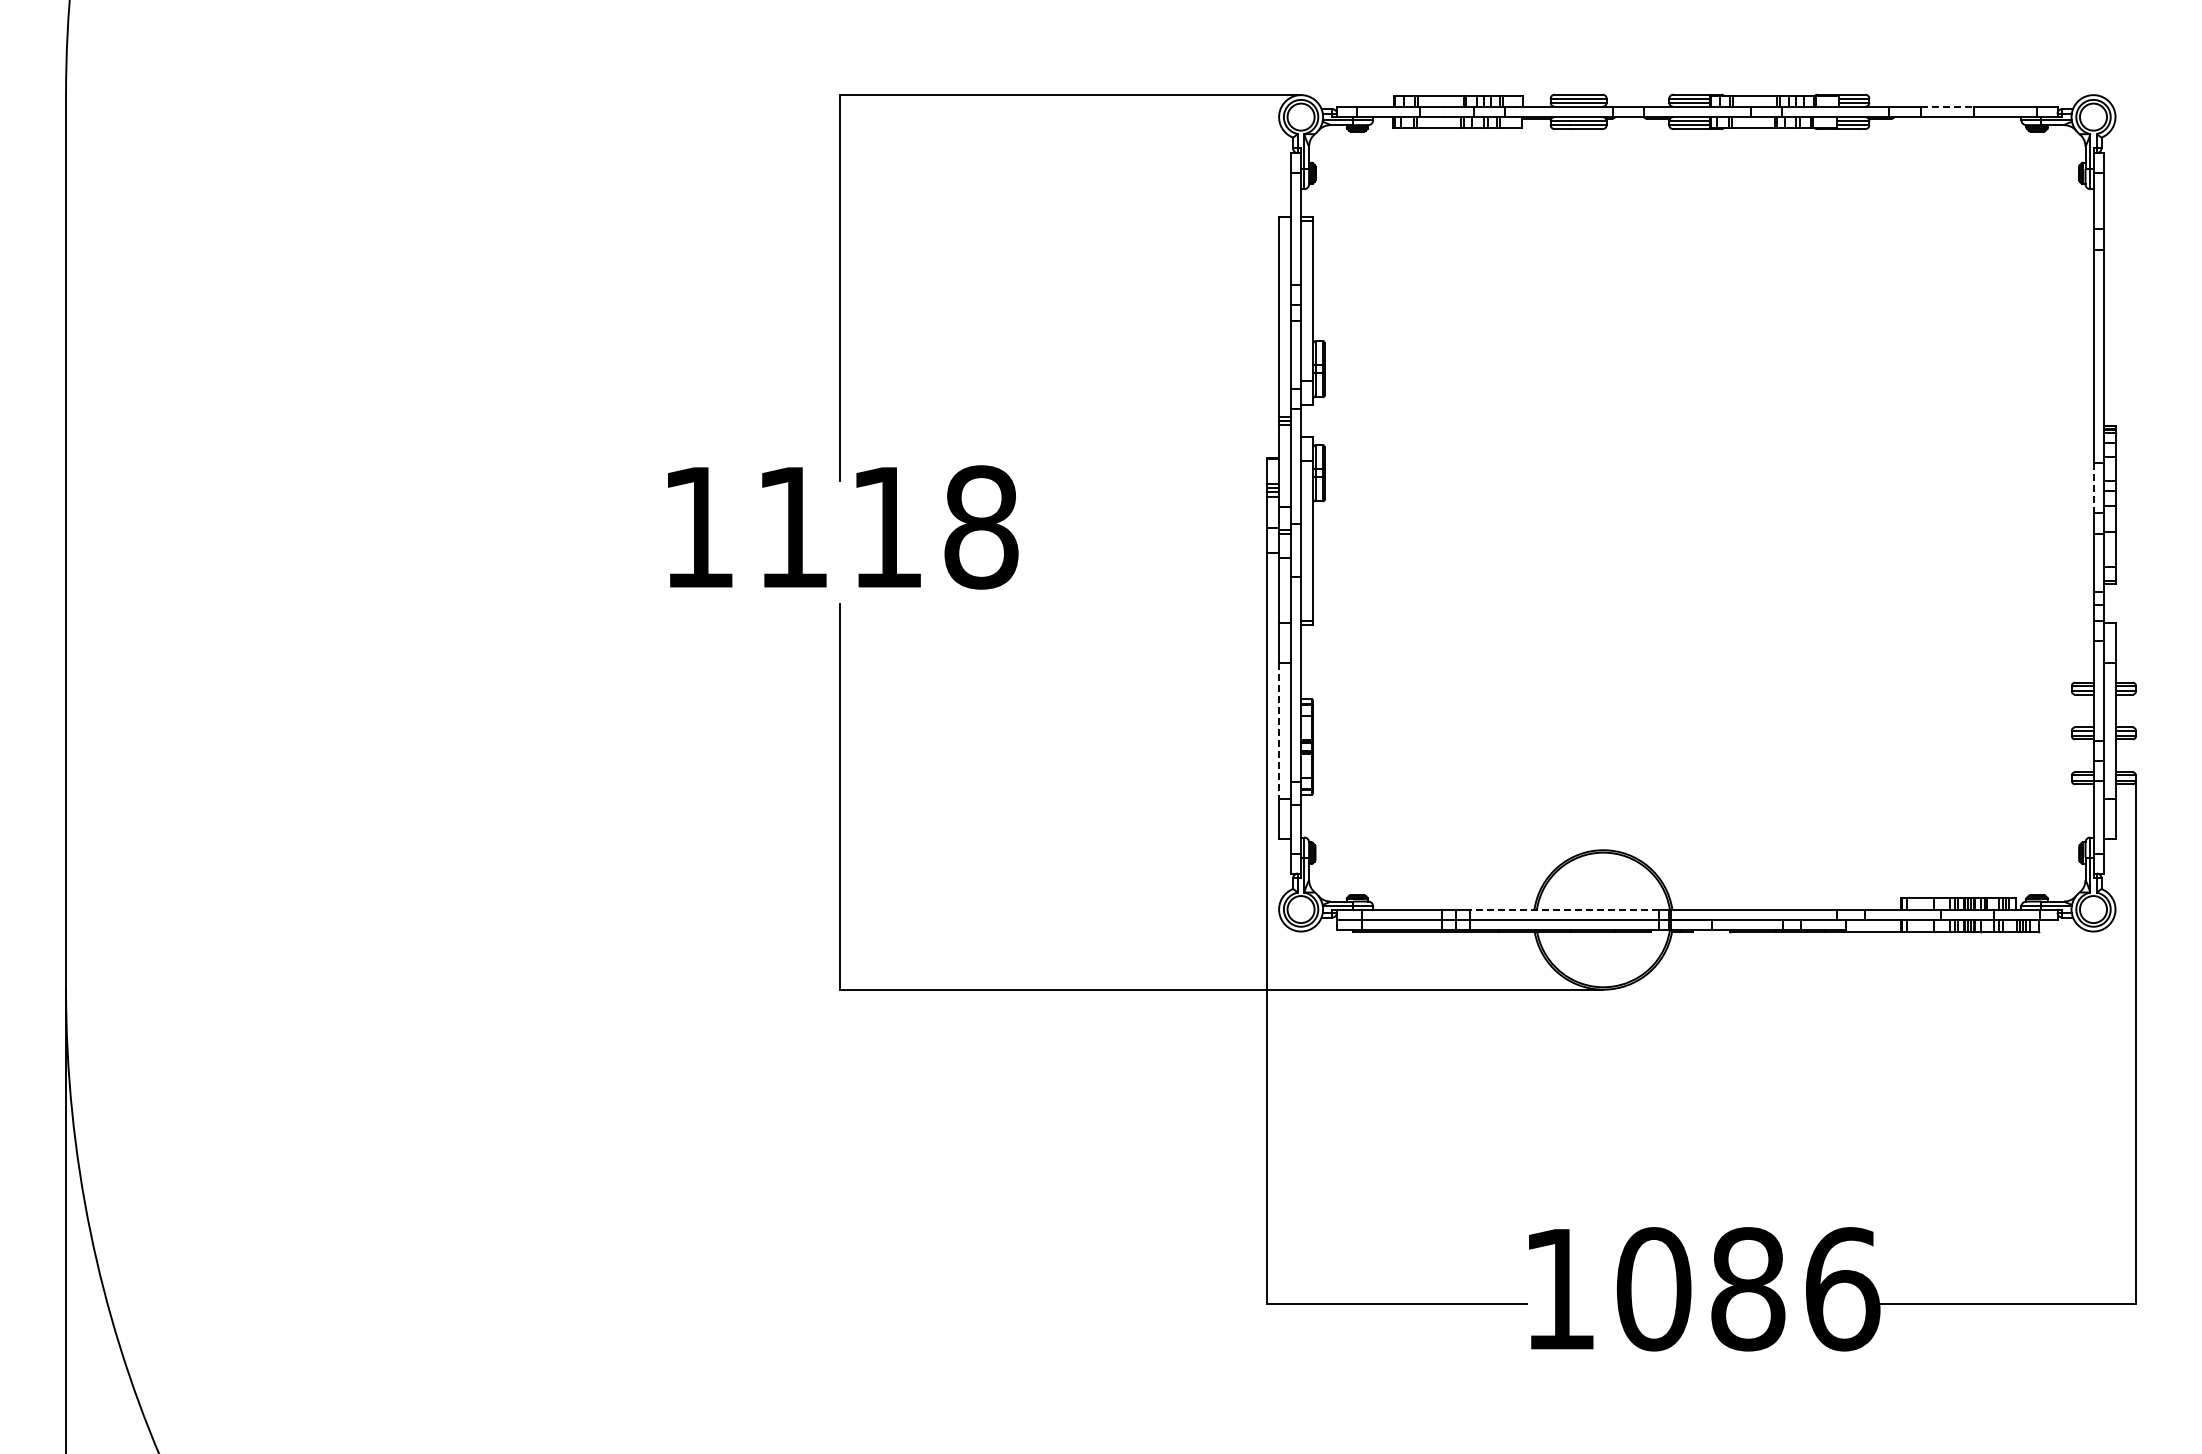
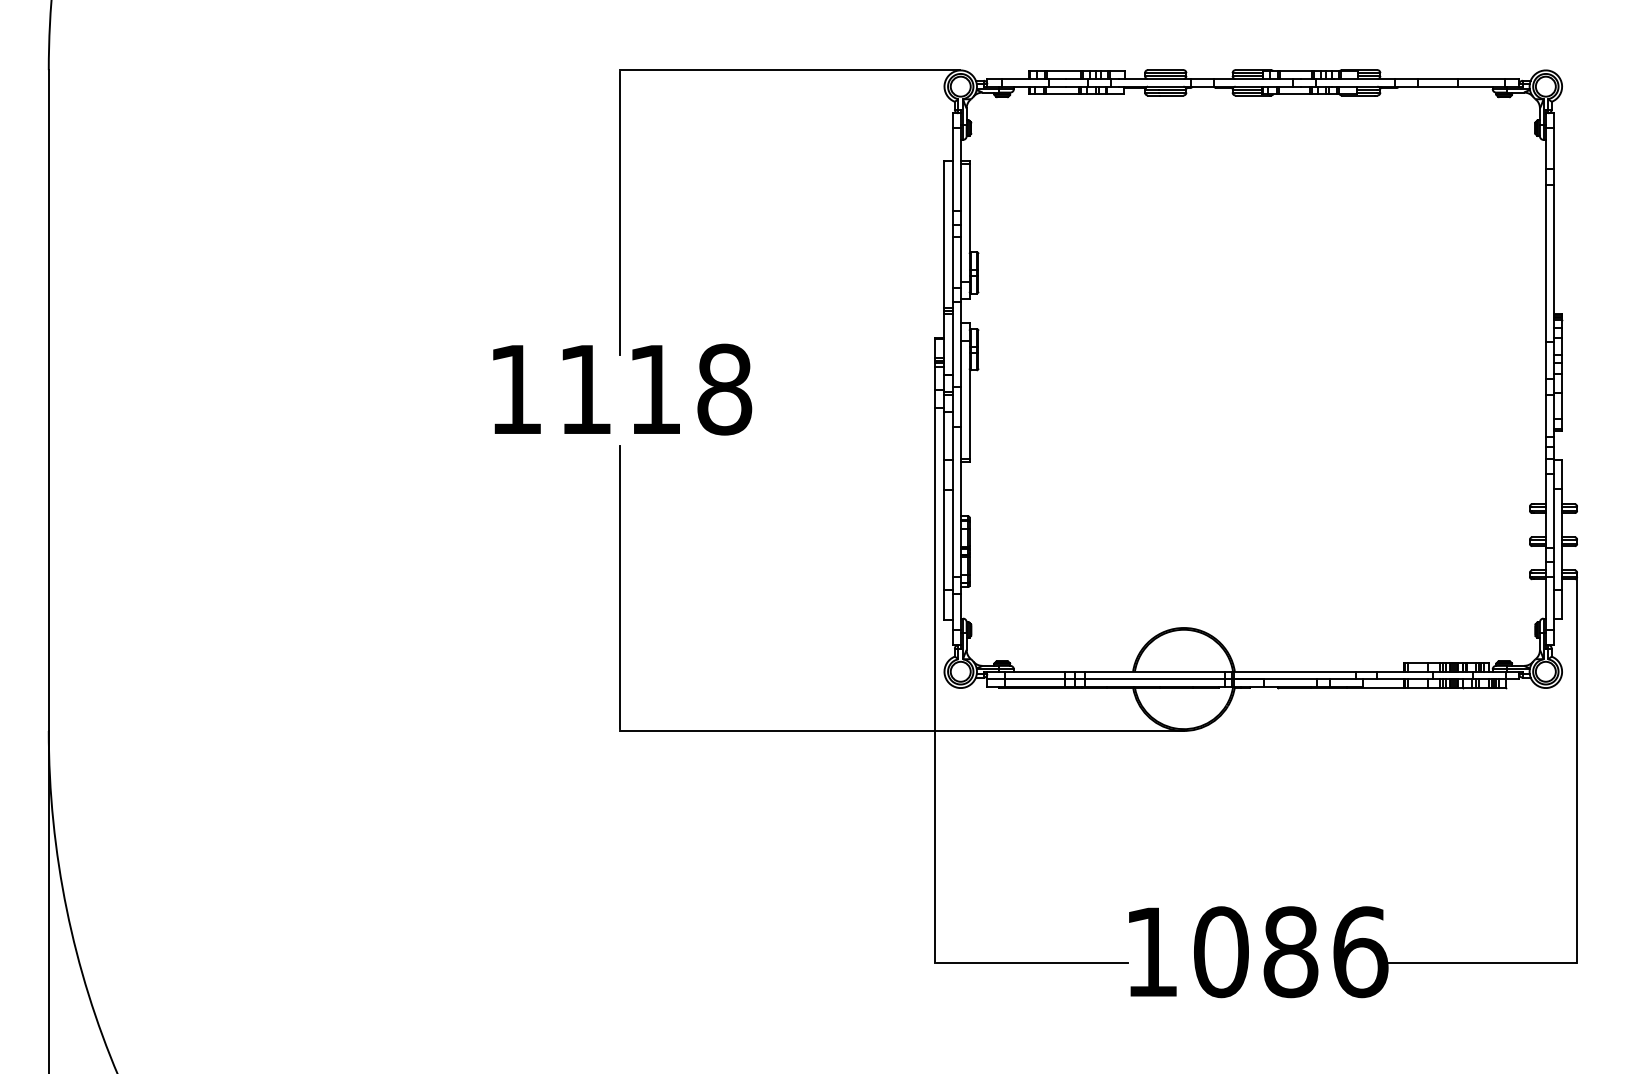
line: (1947, 106) -> (1438, 78), dashed -> solid
line: (2093, 488) -> (1545, 360), dashed -> solid
line: (1278, 731) -> (944, 540), dashed -> solid
line: (1564, 909) -> (1155, 671), dashed -> solid

